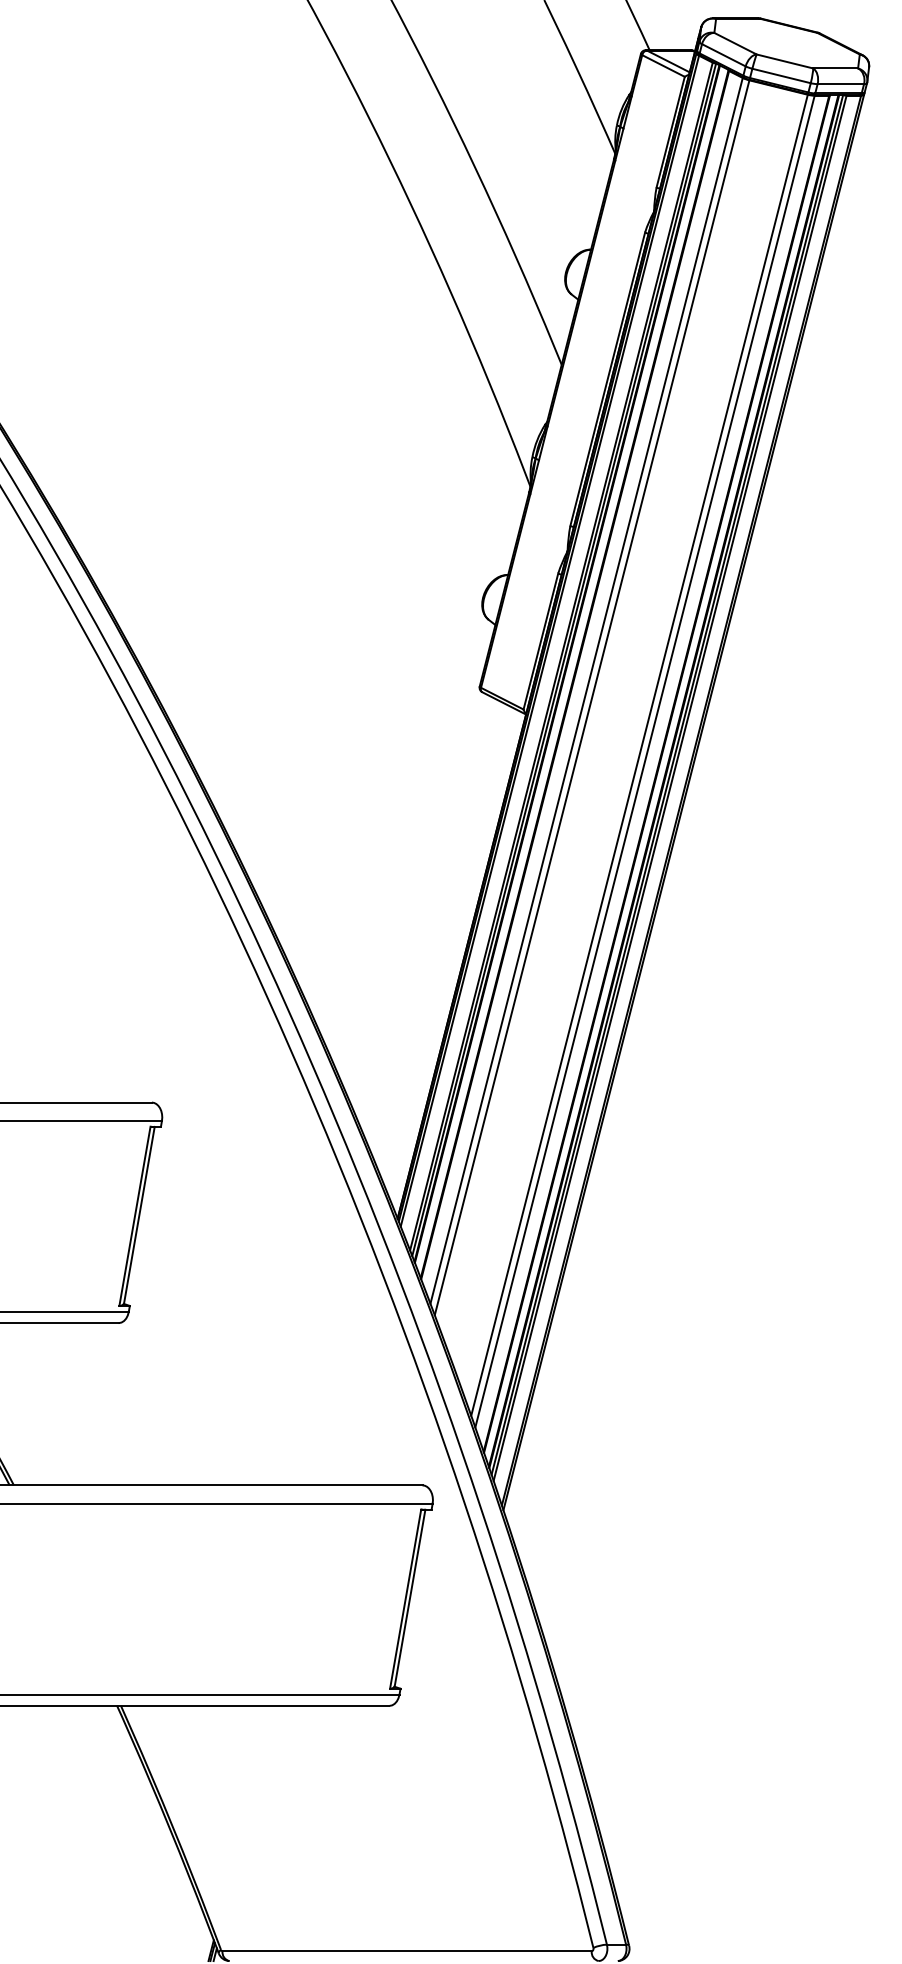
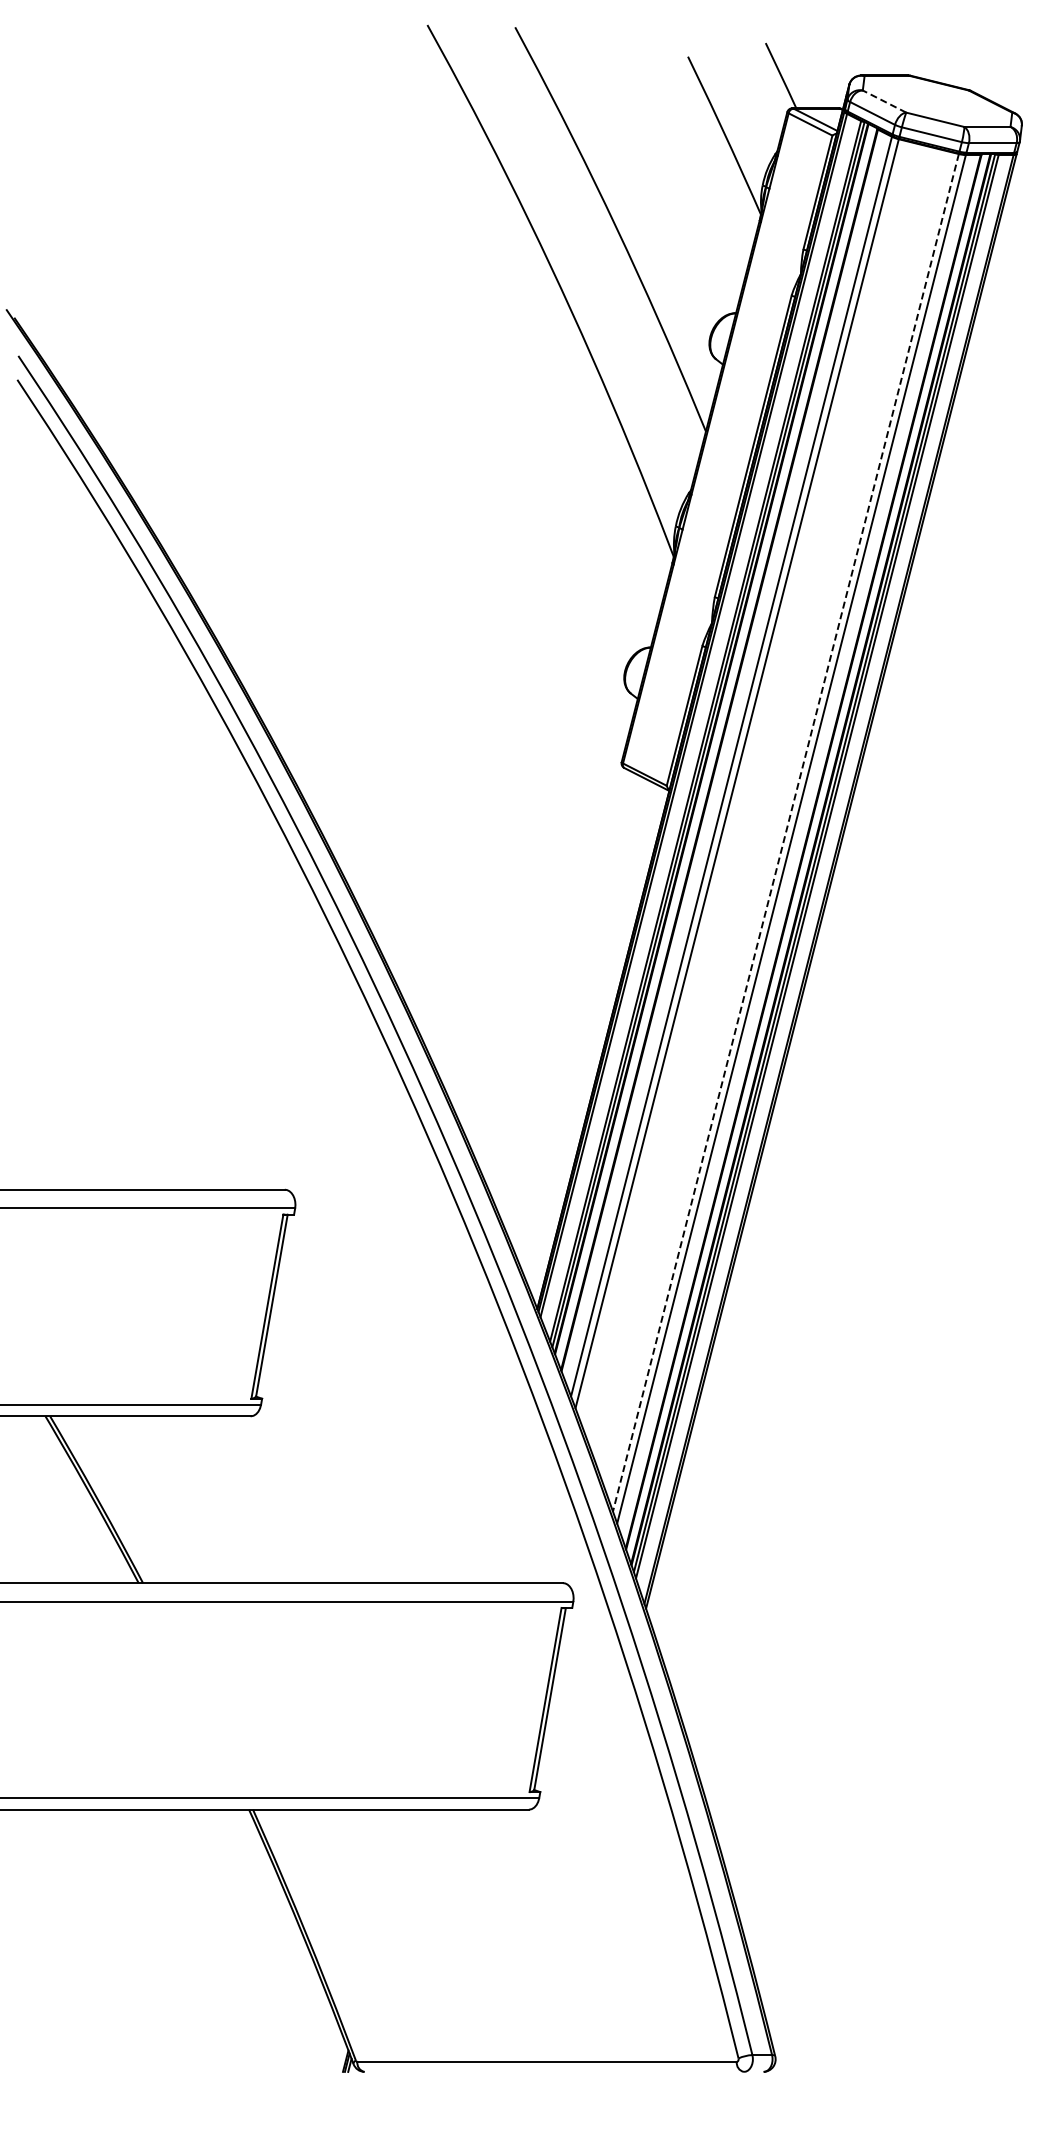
line: (735, 43) -> (884, 101), solid -> dashed
line: (639, 755) -> (785, 833), solid -> dashed

